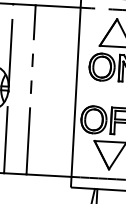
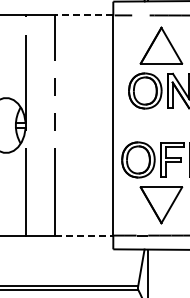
line: (57, 6) -> (83, 15), solid -> dashed
line: (49, 175) -> (84, 235), solid -> dashed

